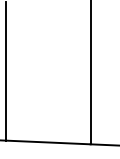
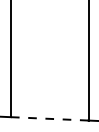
line: (48, 142) -> (49, 118), solid -> dashed

